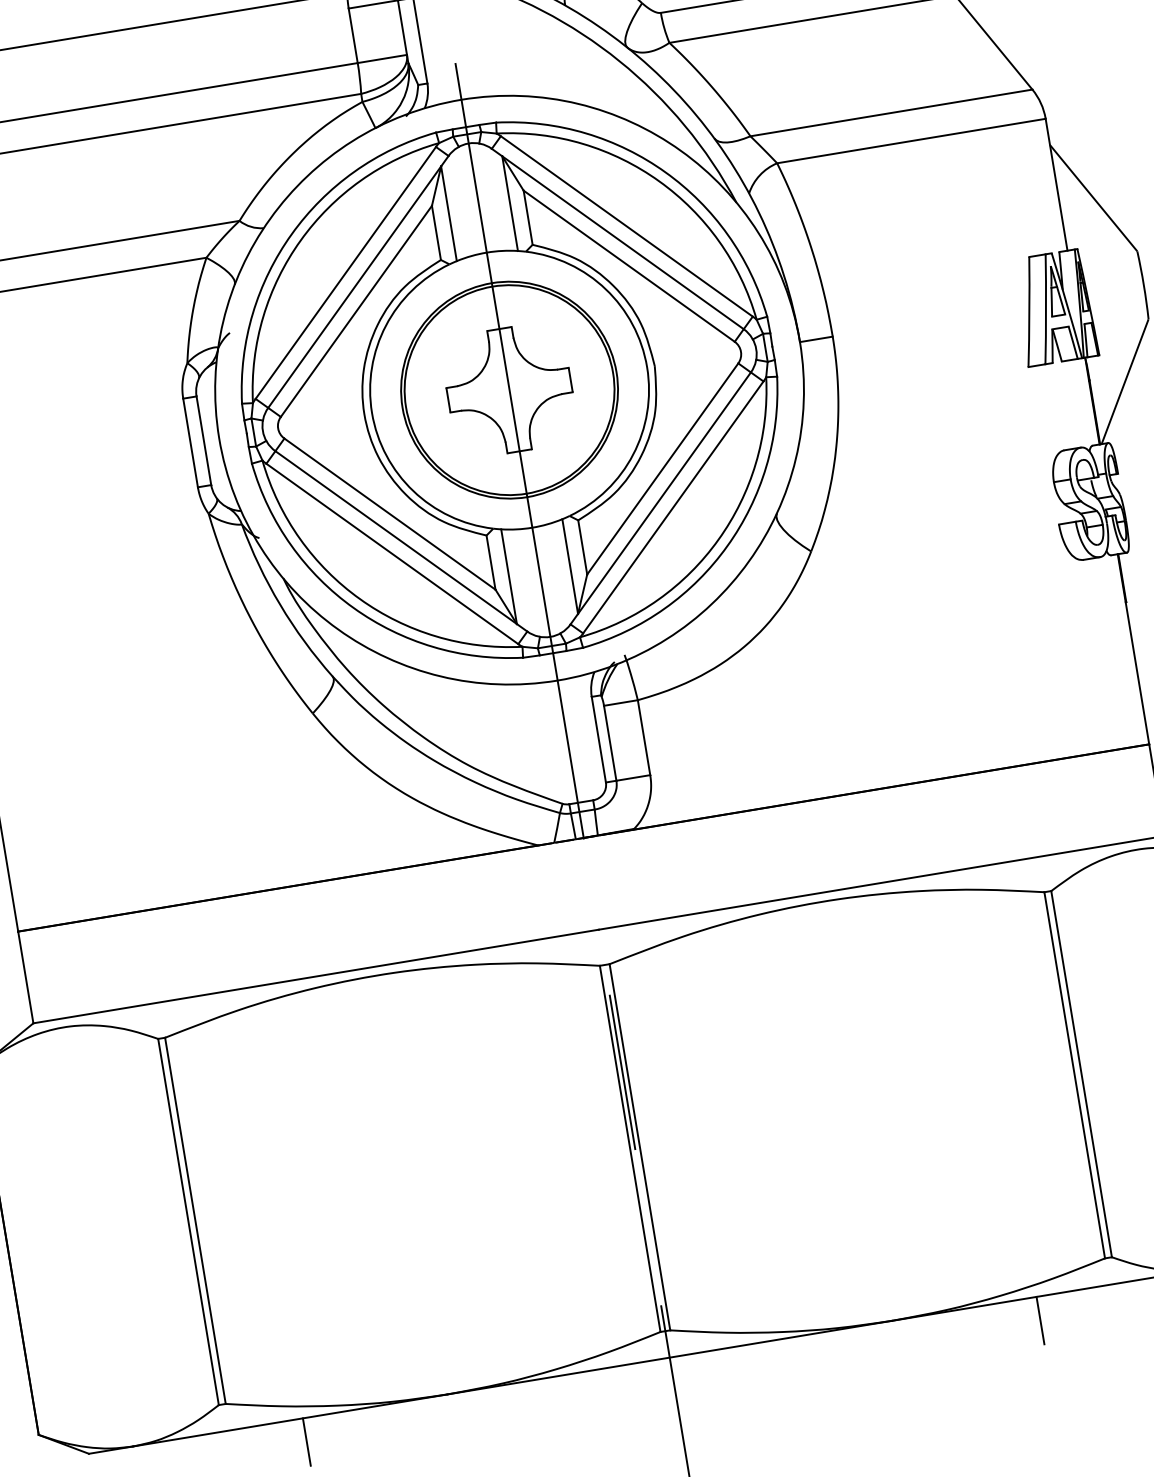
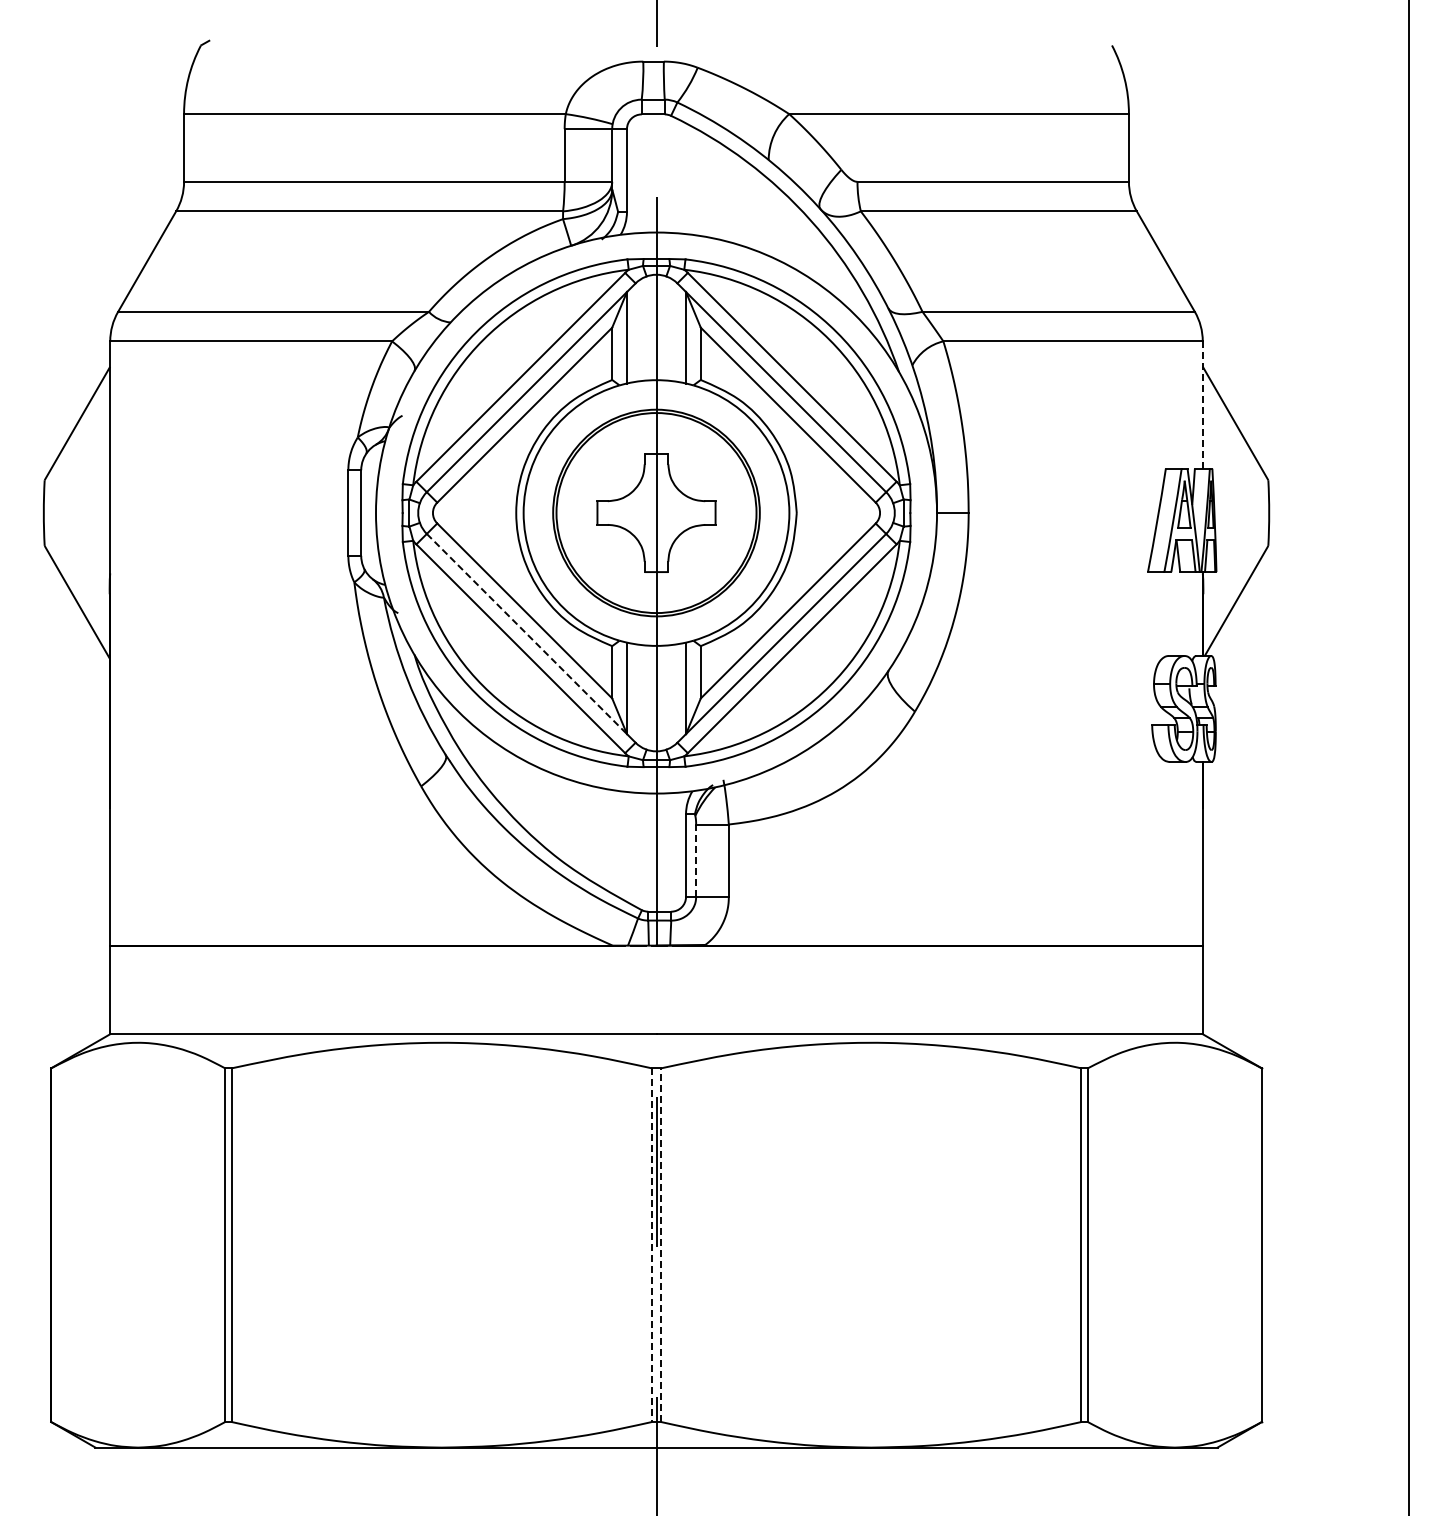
line: (1056, 185) -> (1202, 405), solid -> dashed
line: (395, 538) -> (526, 634), solid -> dashed
line: (610, 743) -> (696, 860), solid -> dashed
line: (640, 1147) -> (661, 1245), solid -> dashed
line: (629, 1149) -> (651, 1245), solid -> dashed
line: (1040, 1320) -> (1010, 1470), removed
line: (307, 1442) -> (302, 1470), removed

